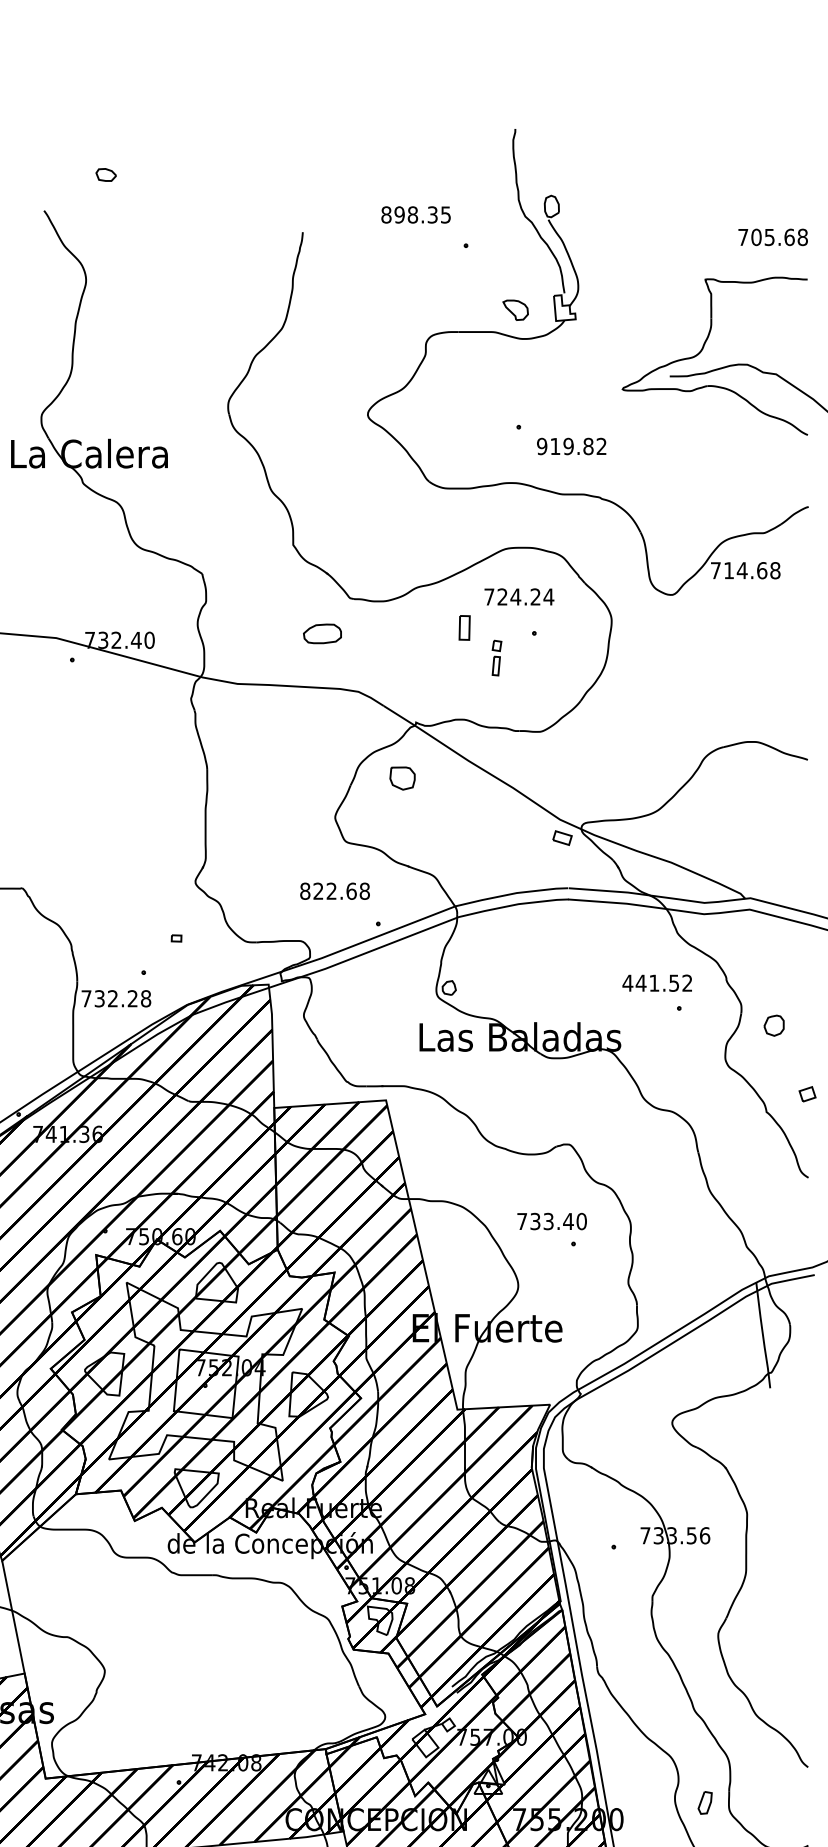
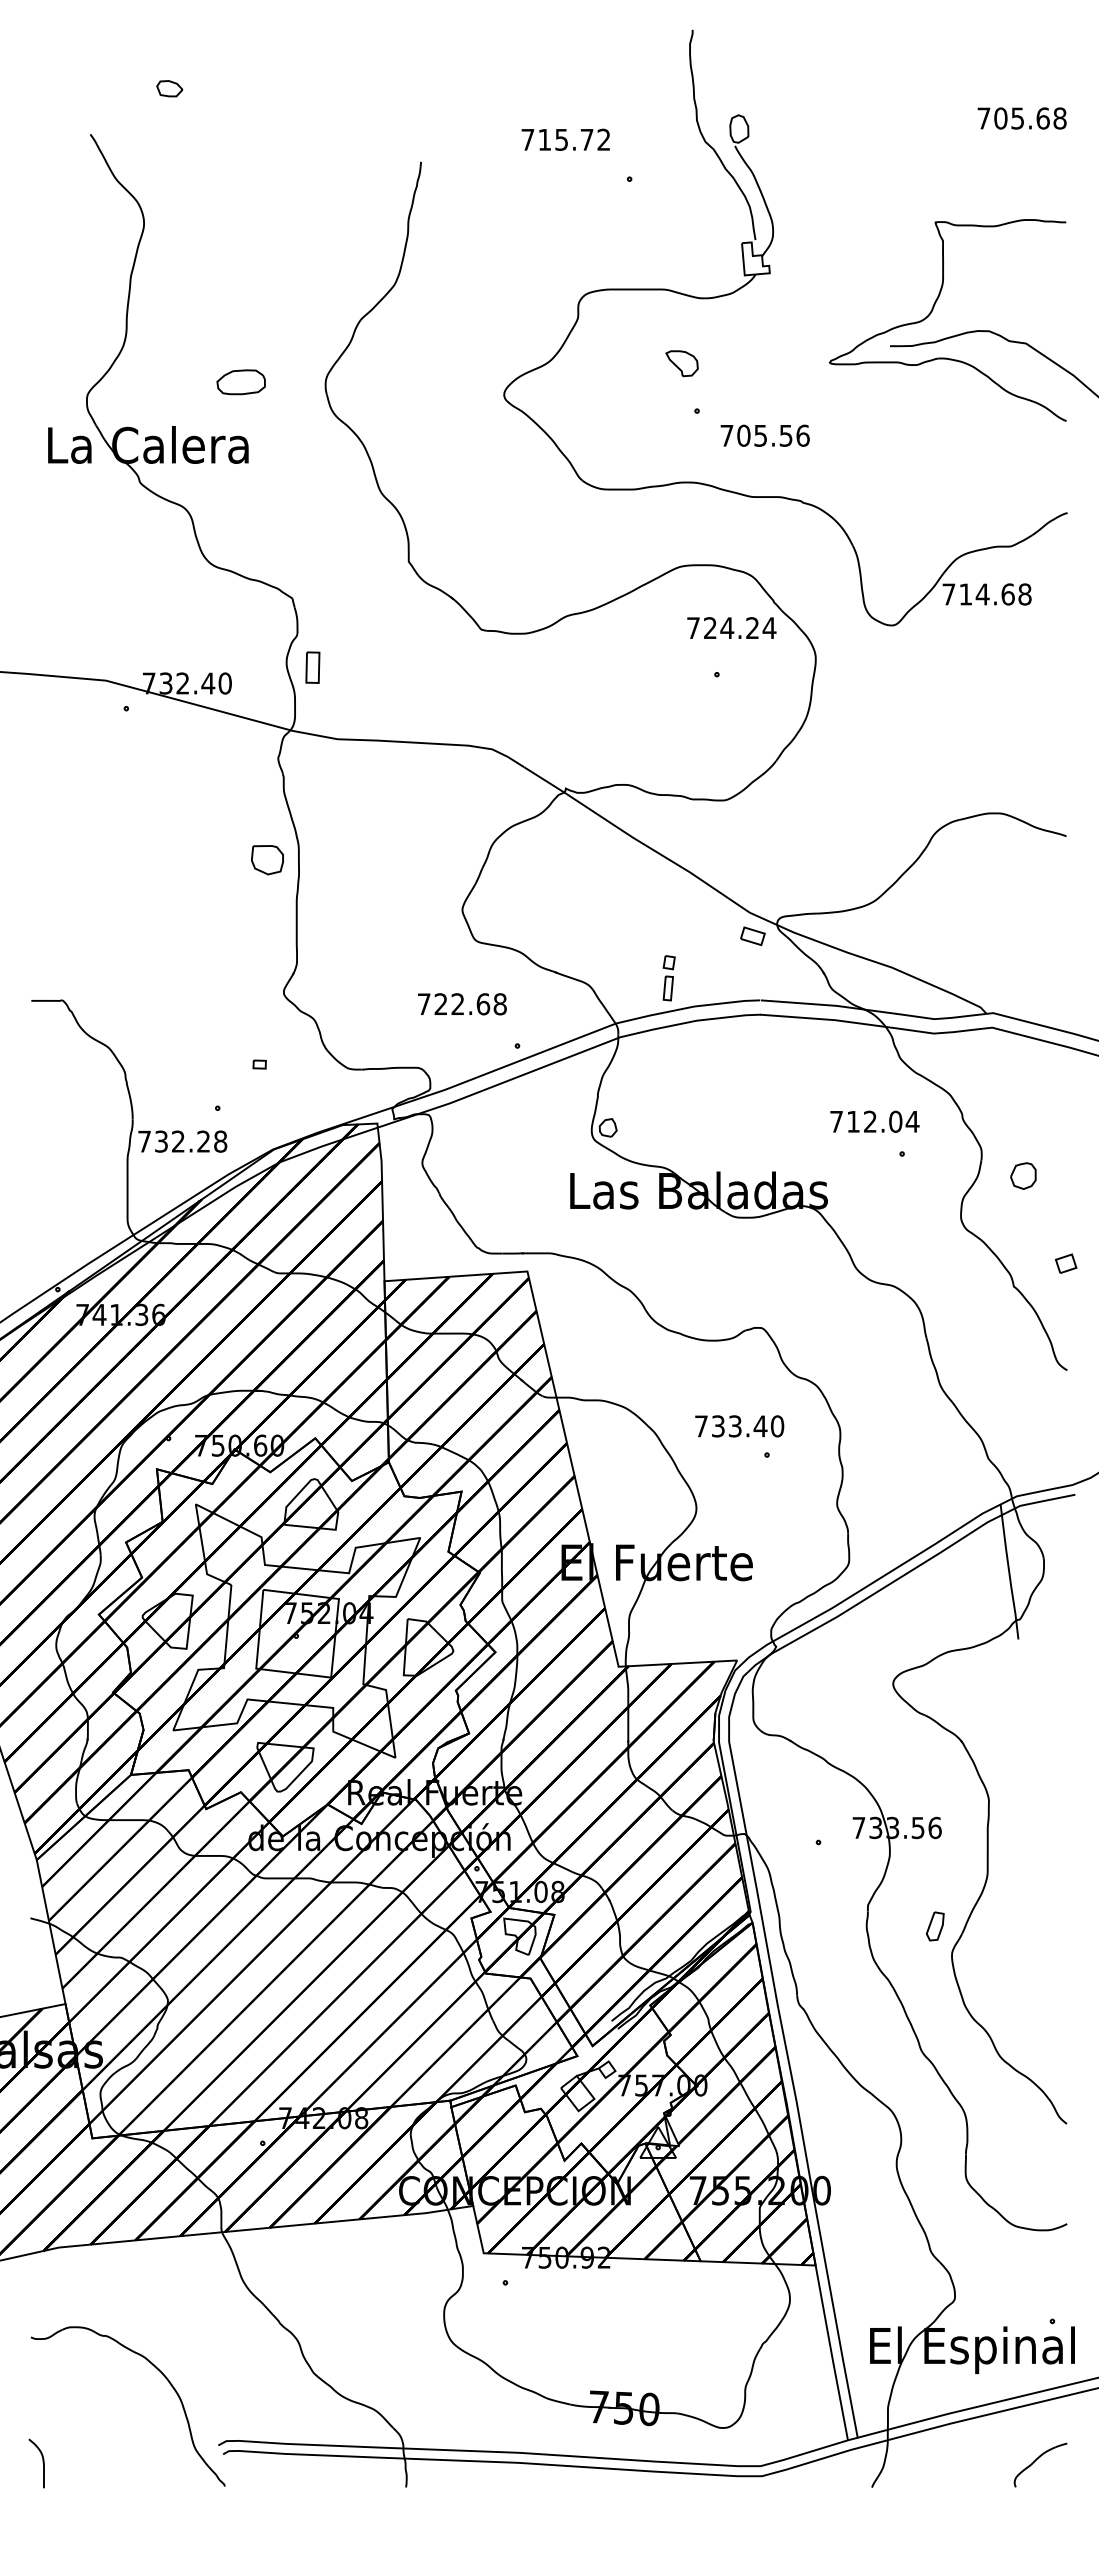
text: (415, 214) -> (565, 139), 898.35 -> 715.72
text: (772, 237) -> (1021, 118), moved
part: (515, 310) -> (681, 363), moved
text: (571, 446) -> (764, 435), 919.82 -> 705.56
text: (519, 596) -> (731, 627), moved
part: (464, 627) -> (312, 667), moved
part: (321, 634) -> (240, 382), moved
part: (496, 658) -> (668, 978), moved
part: (402, 778) -> (267, 860), moved
text: (304, 891) -> (423, 1004), 822.68 -> 722.68
text: (657, 983) -> (874, 1121), 441.52 -> 712.04
hatch: (214, 1633) -> (307, 1953), added
part: (705, 1802) -> (935, 1926), moved

